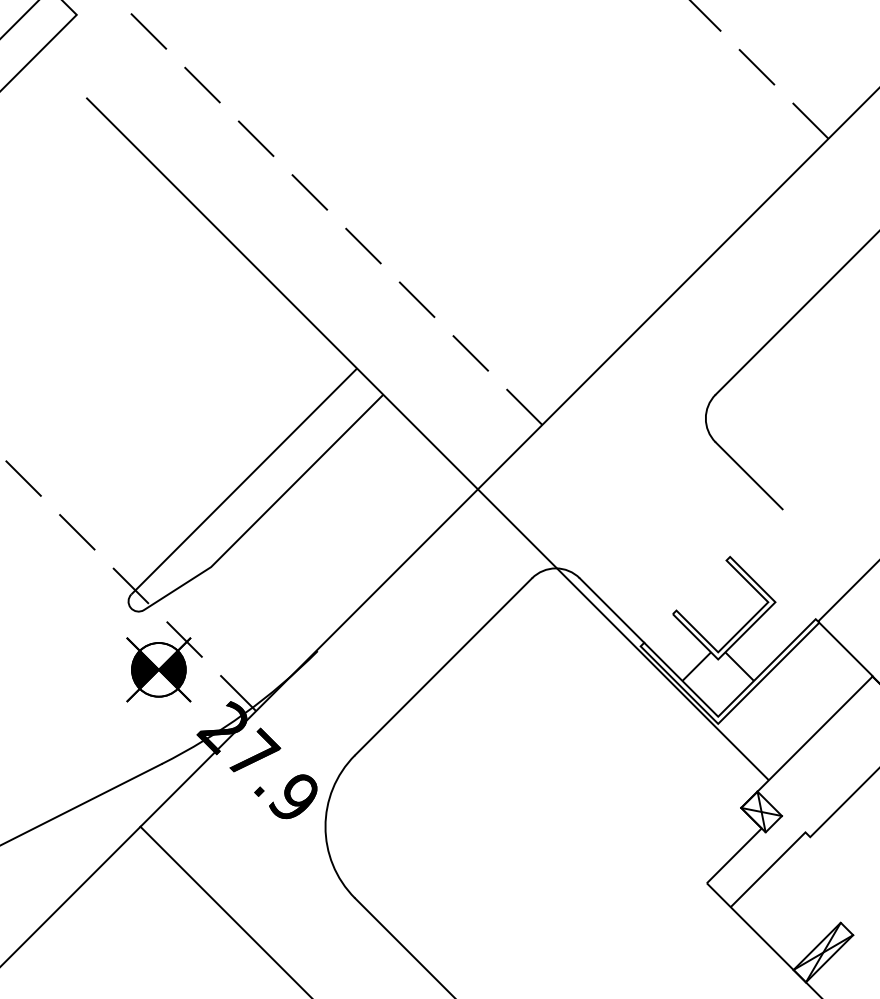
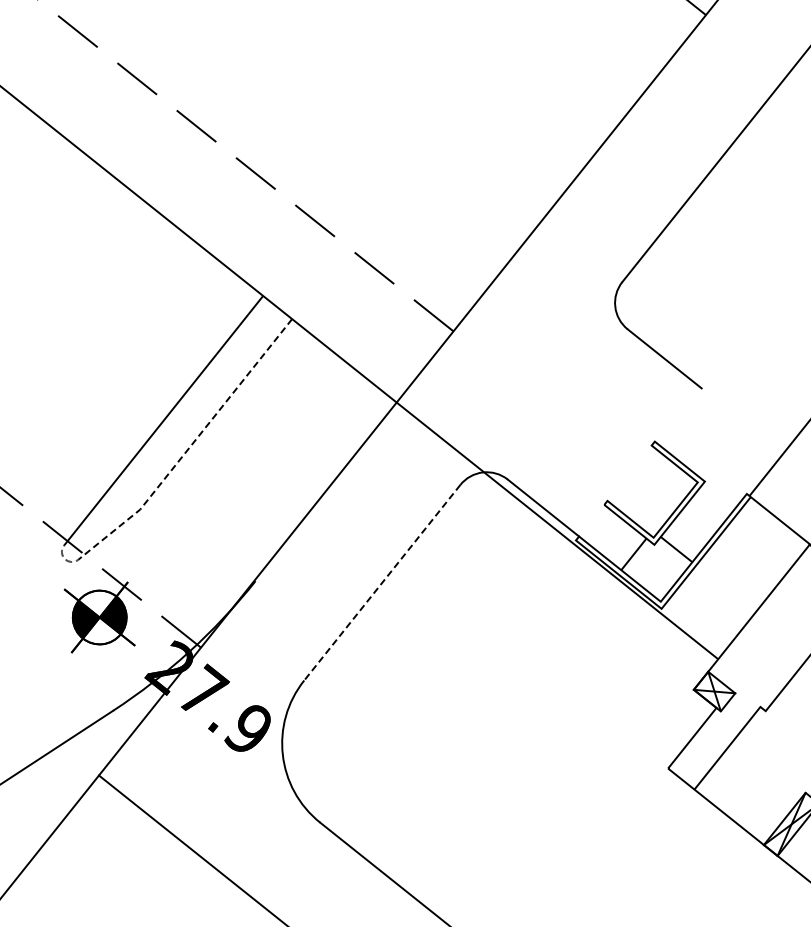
line: (251, 526) -> (175, 464), solid -> dashed
line: (443, 667) -> (382, 583), solid -> dashed

